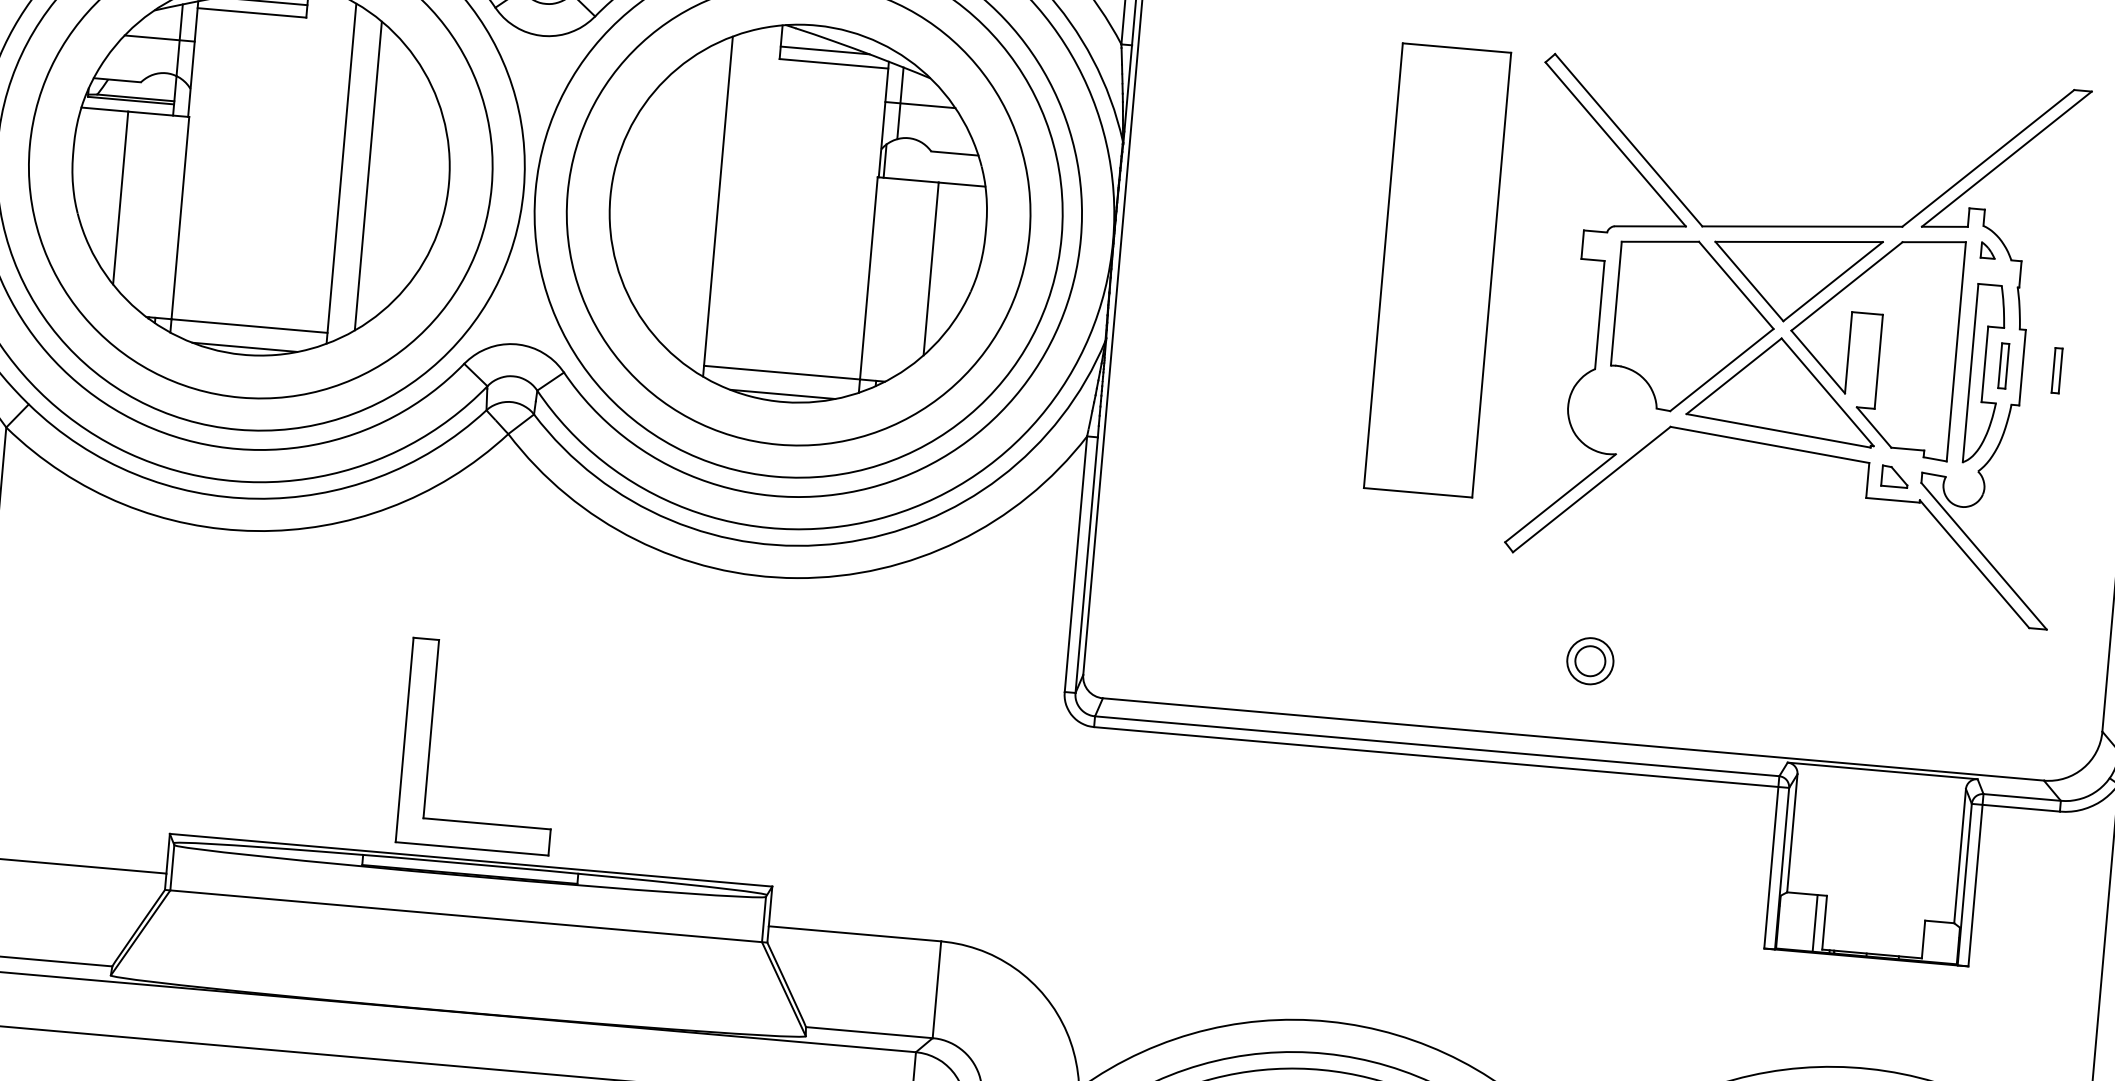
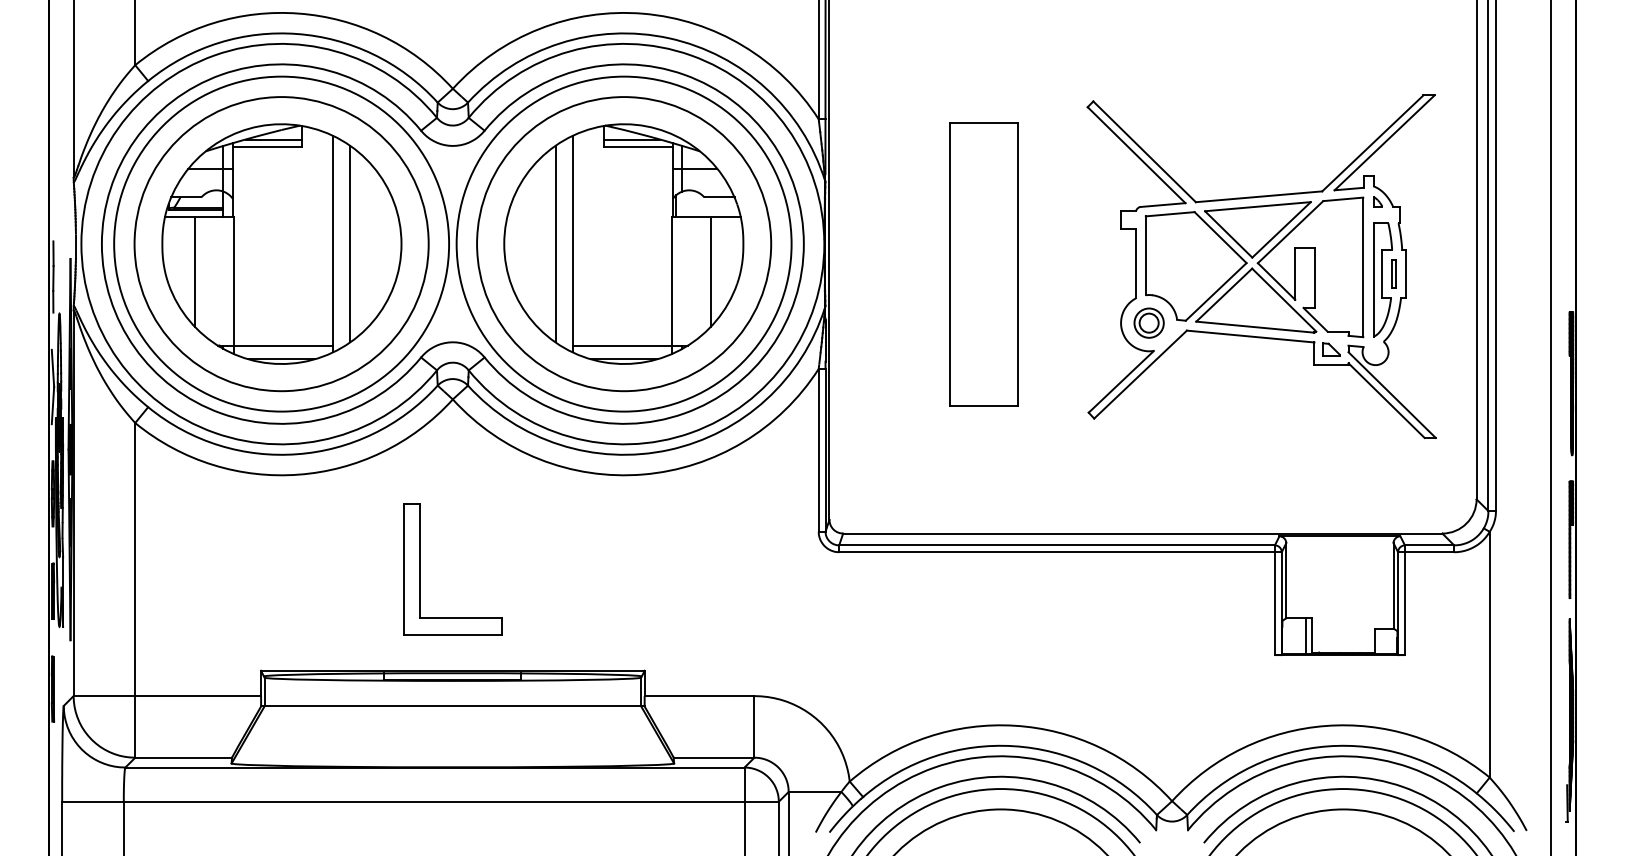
line: (690, 203) -> (555, 243), added
part: (1436, 270) -> (983, 264), moved
part: (2056, 370) -> (1427, 273), removed
part: (1589, 660) -> (1148, 322), moved
part: (430, 742) -> (420, 569), moved

